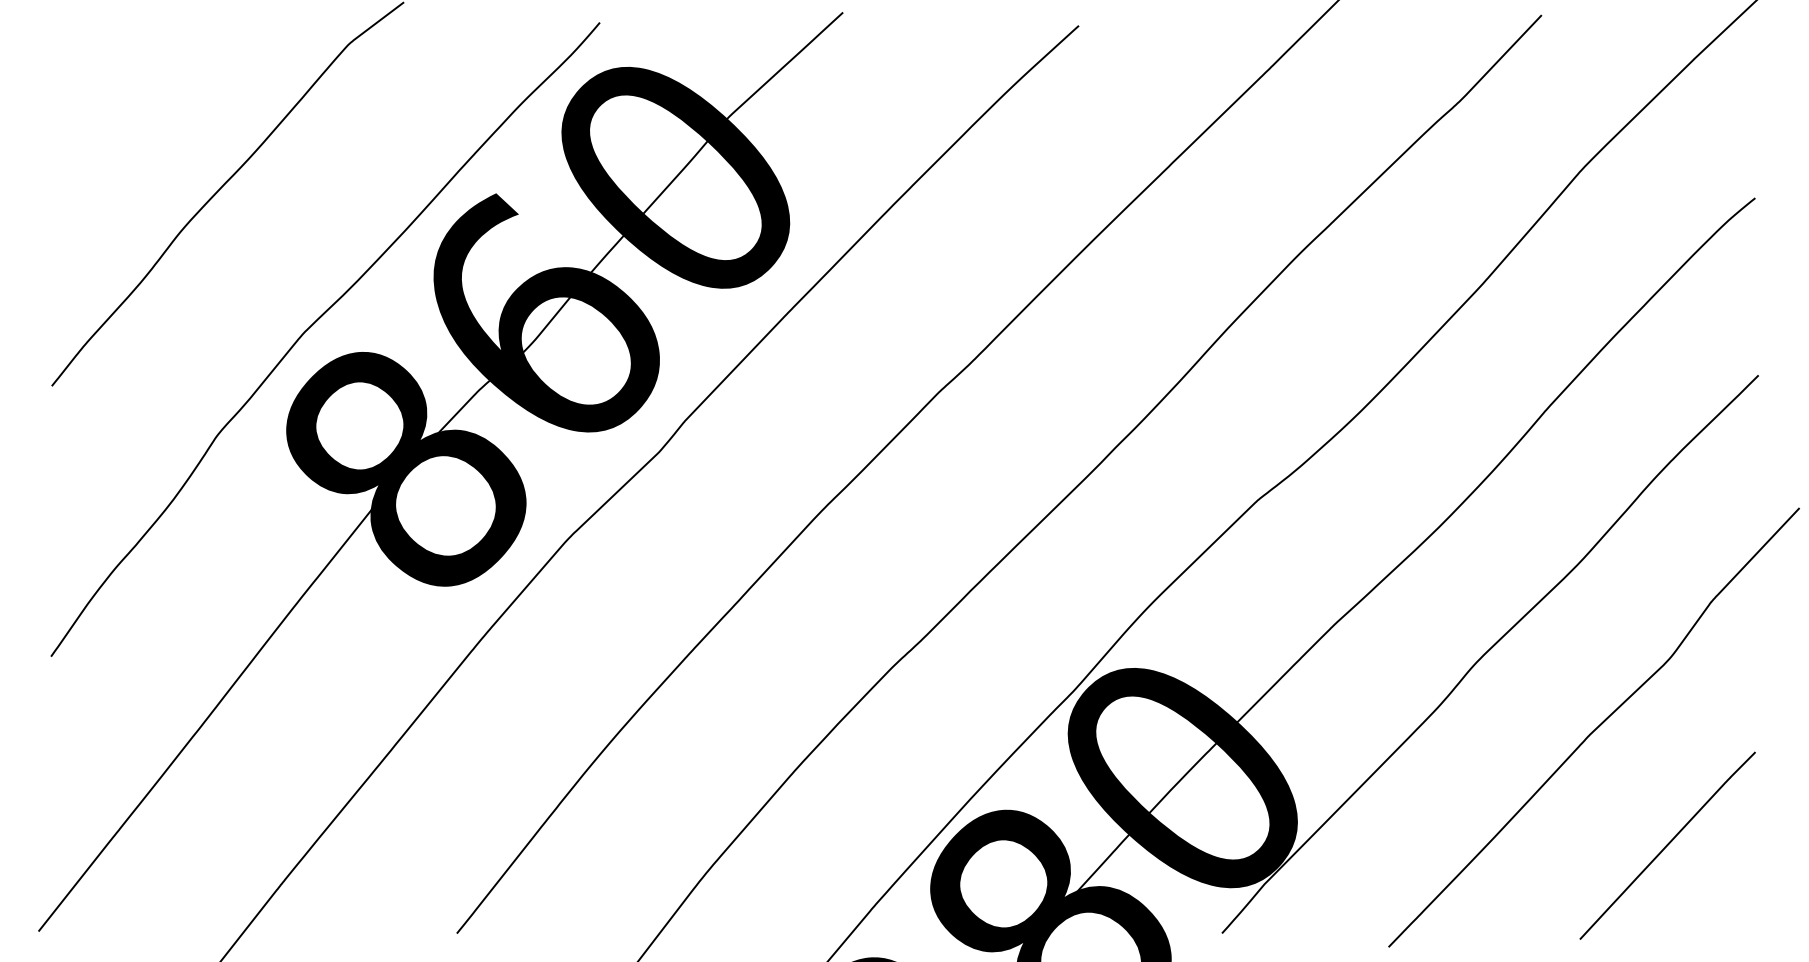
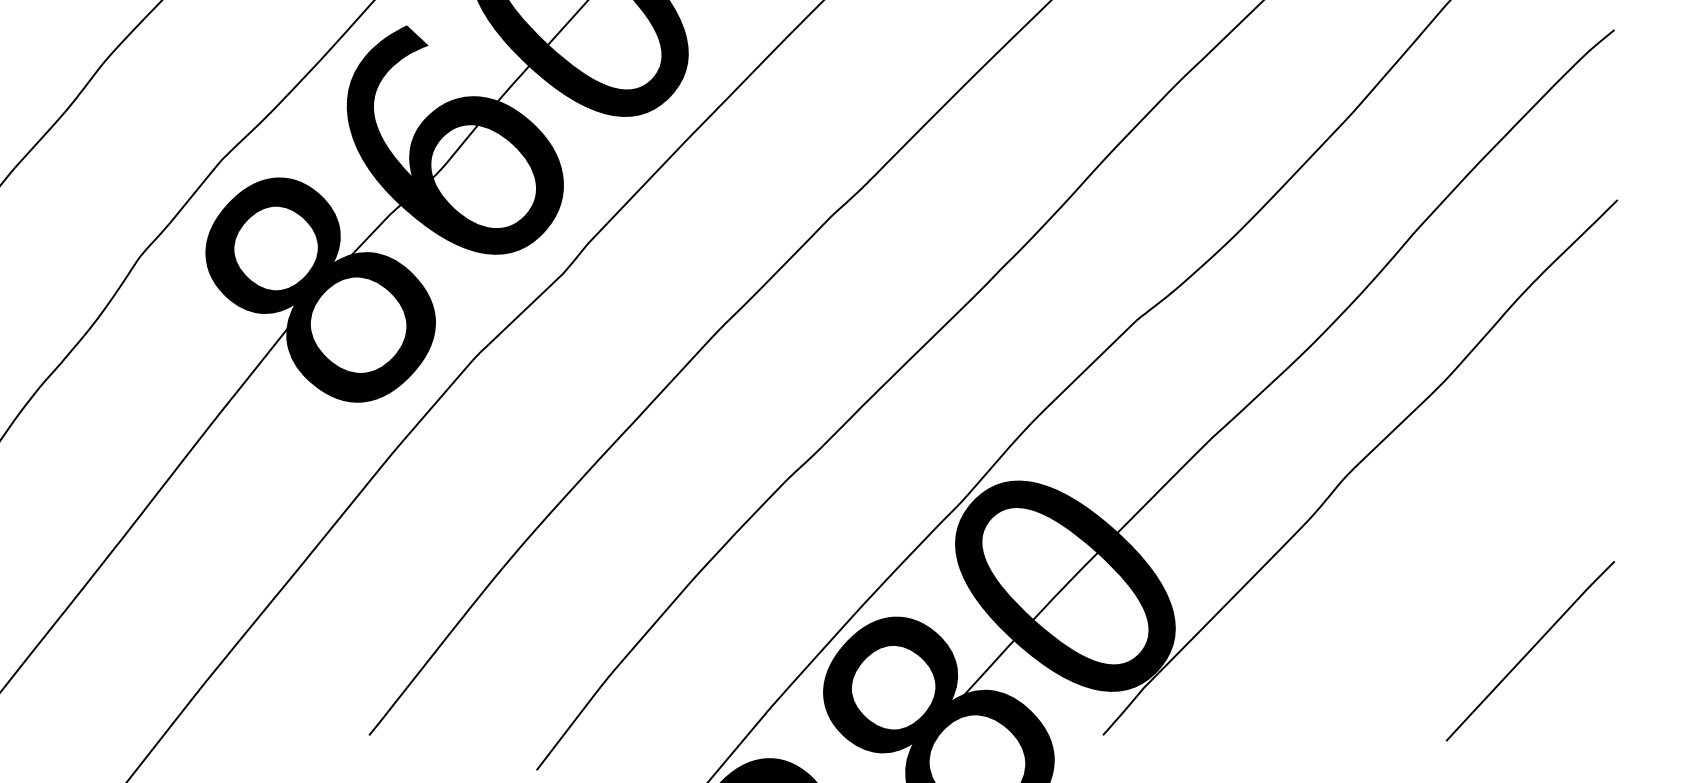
curve: (1595, 728) -> (1461, 538), removed

